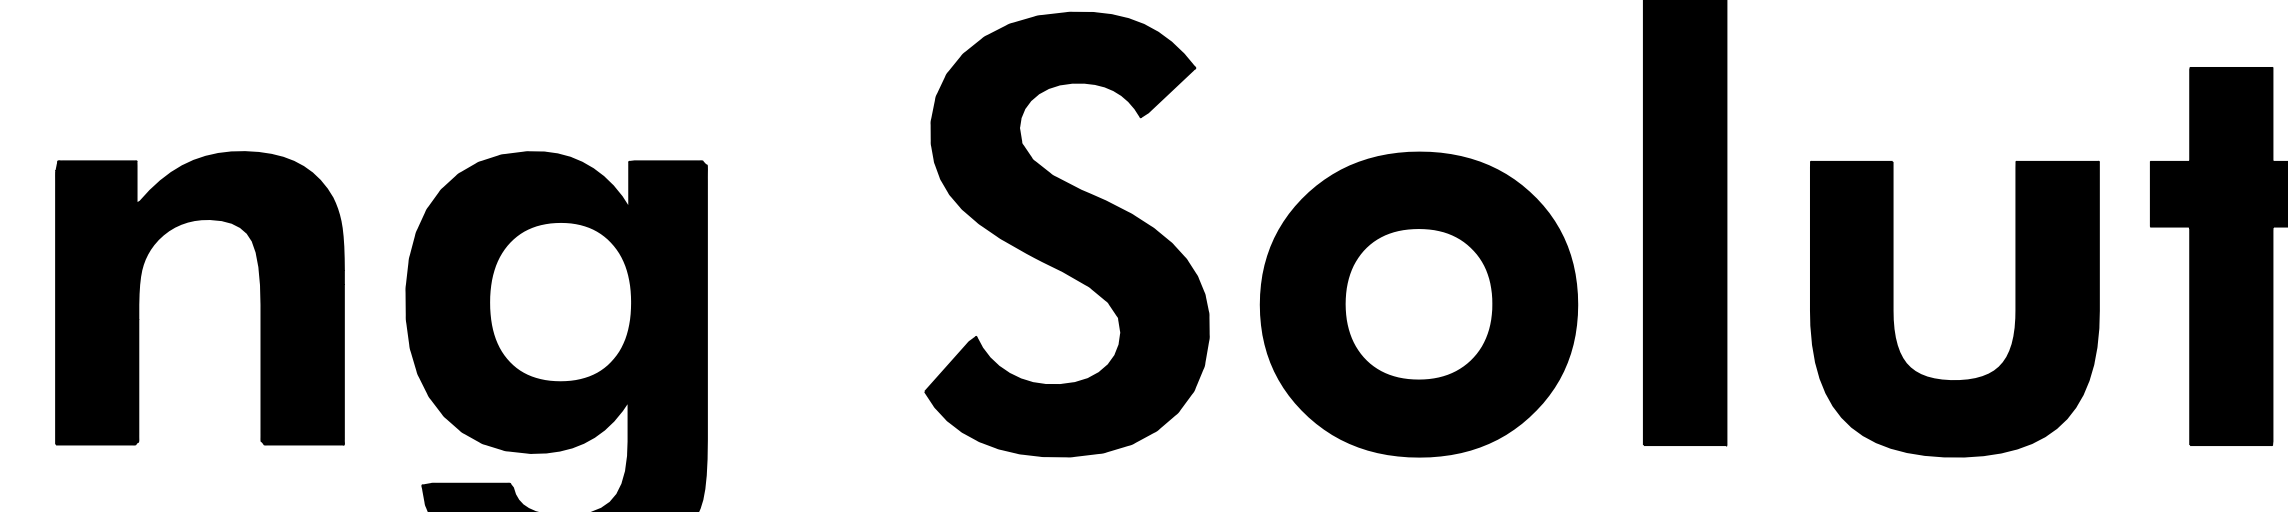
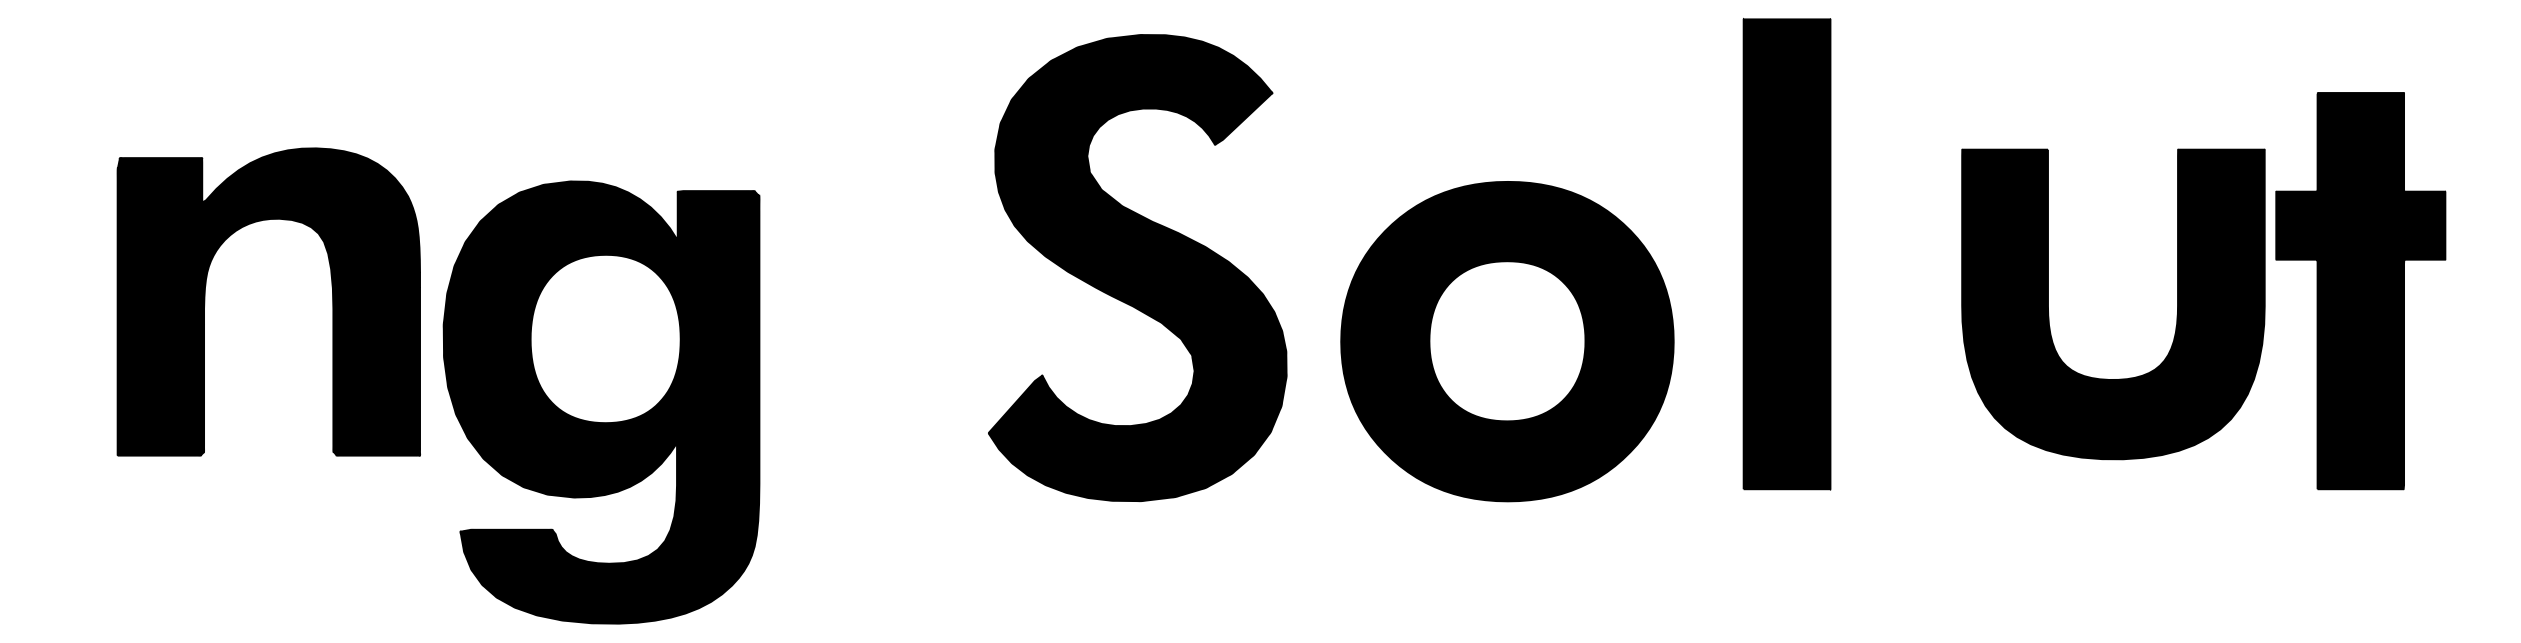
part: (139, 297) -> (205, 301), moved
part: (2014, 319) -> (2176, 315), moved

